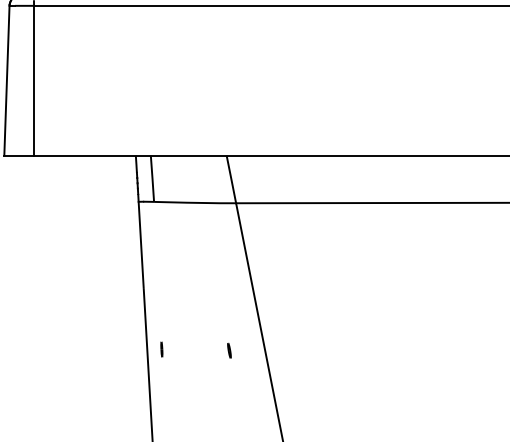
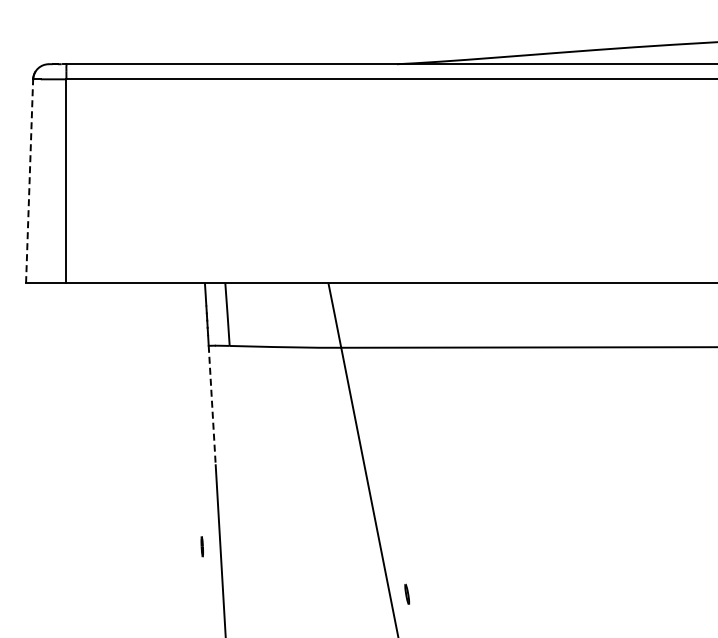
line: (6, 80) -> (29, 181), solid -> dashed
line: (141, 244) -> (212, 404), solid -> dashed
line: (161, 349) -> (201, 546), moved
line: (229, 350) -> (407, 593), moved

